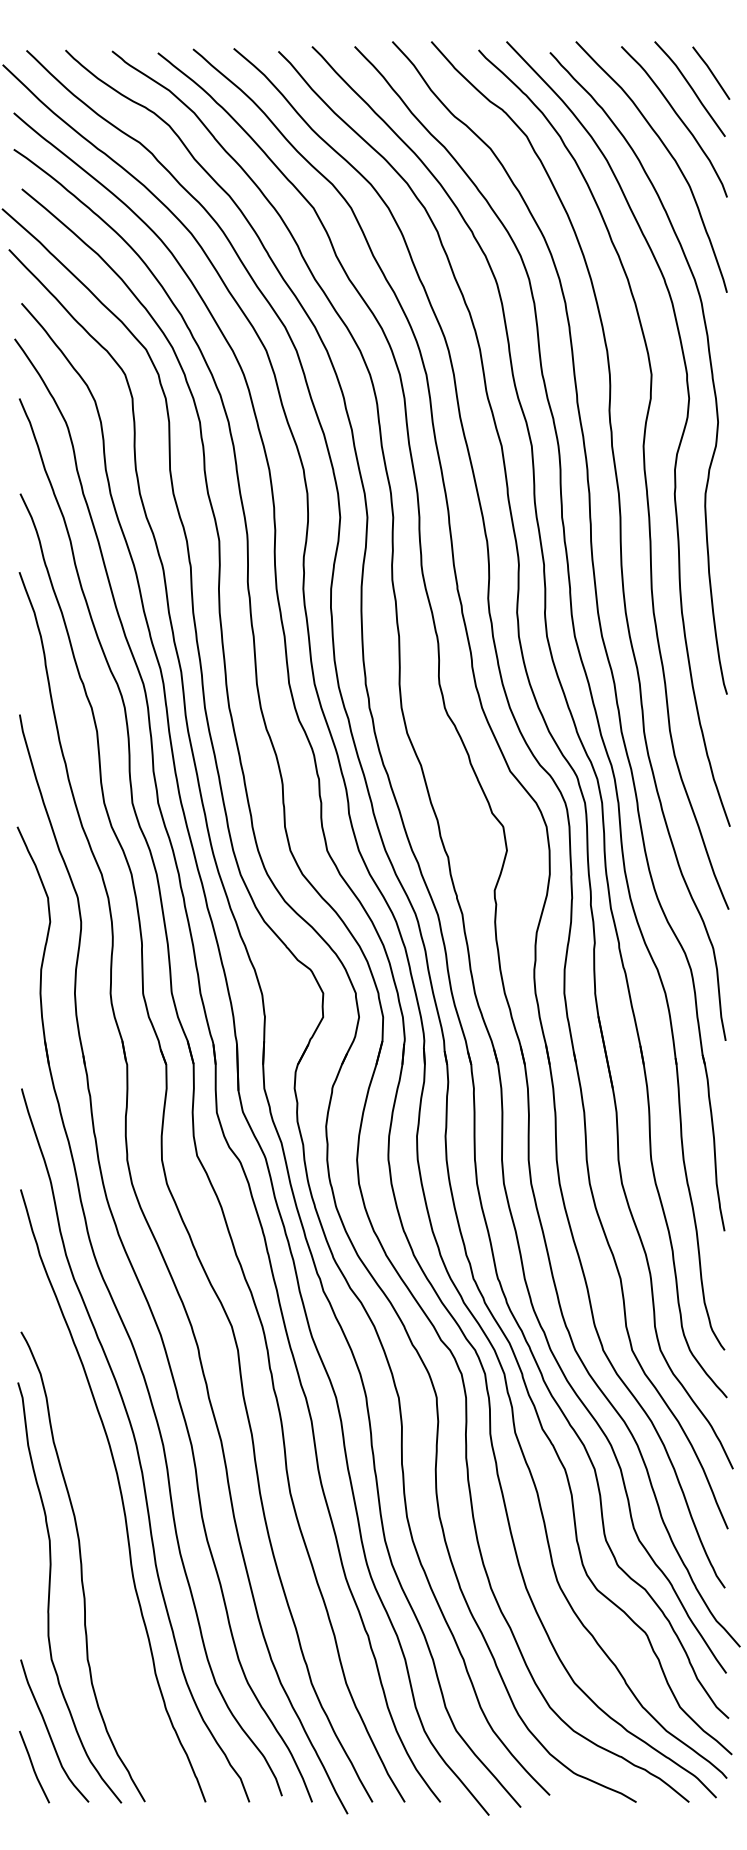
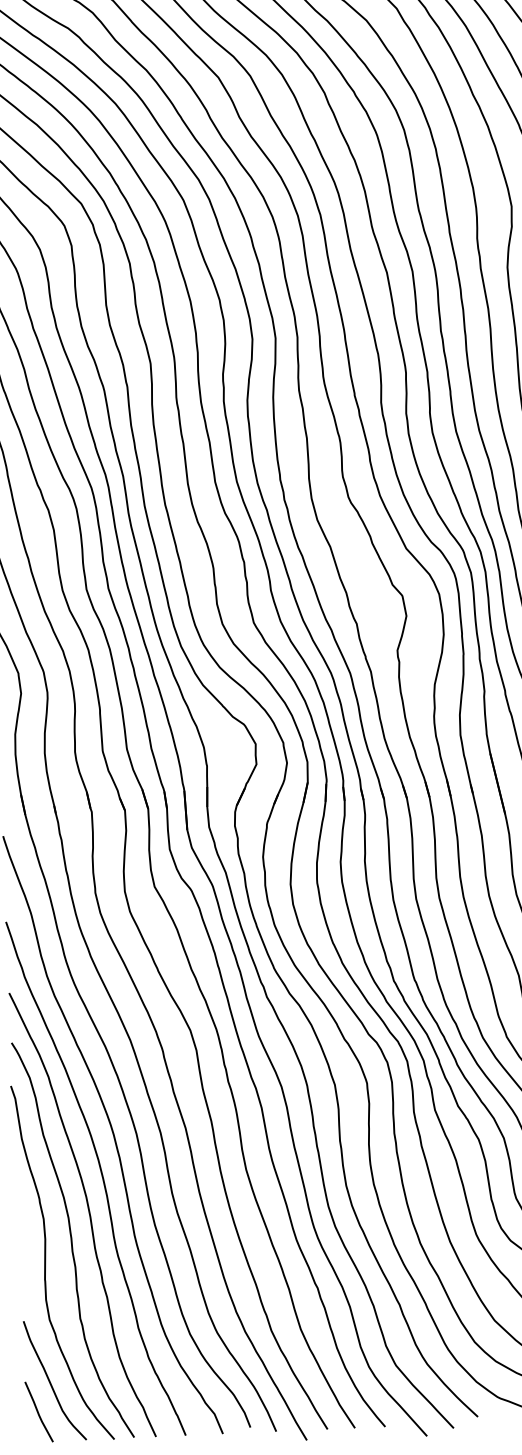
curve: (102, 1534) -> (88, 1211), added

